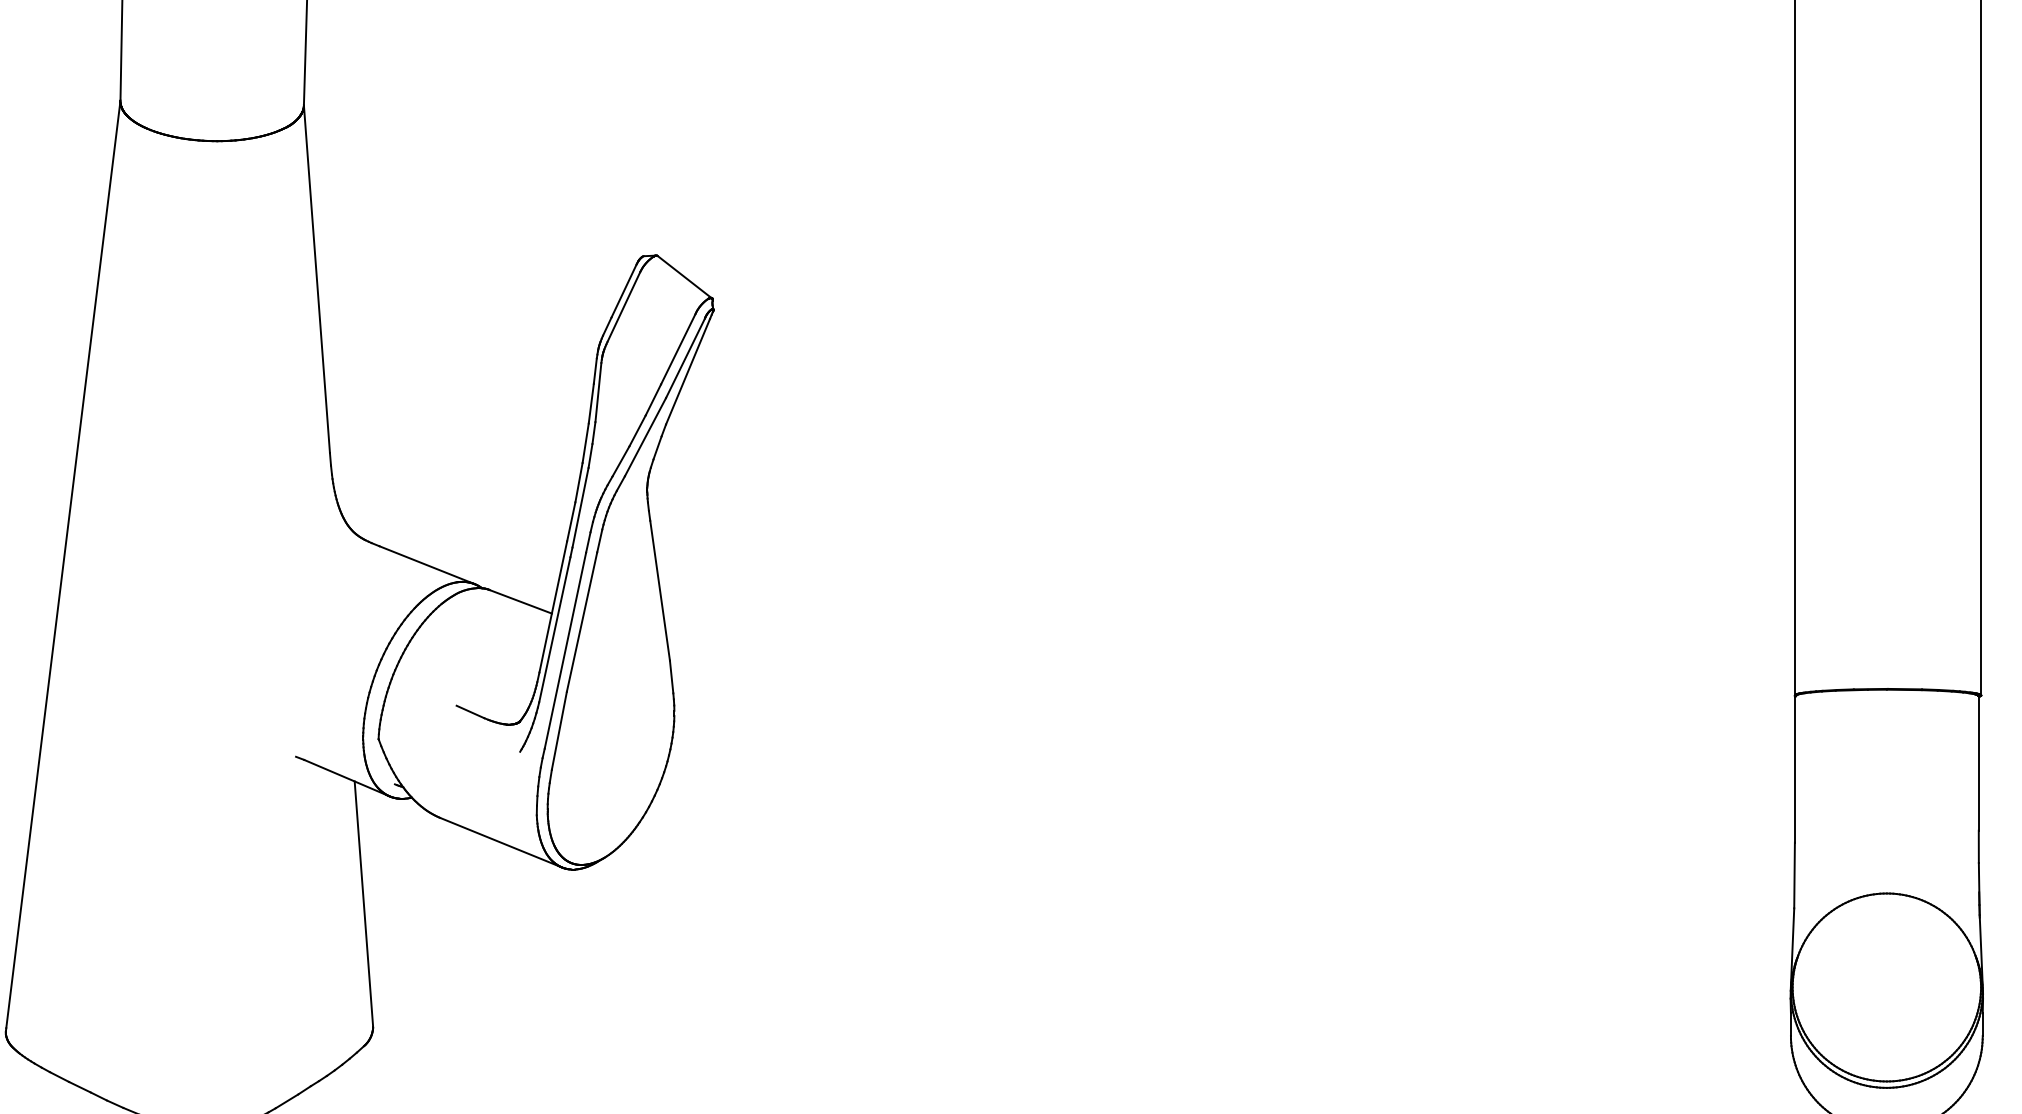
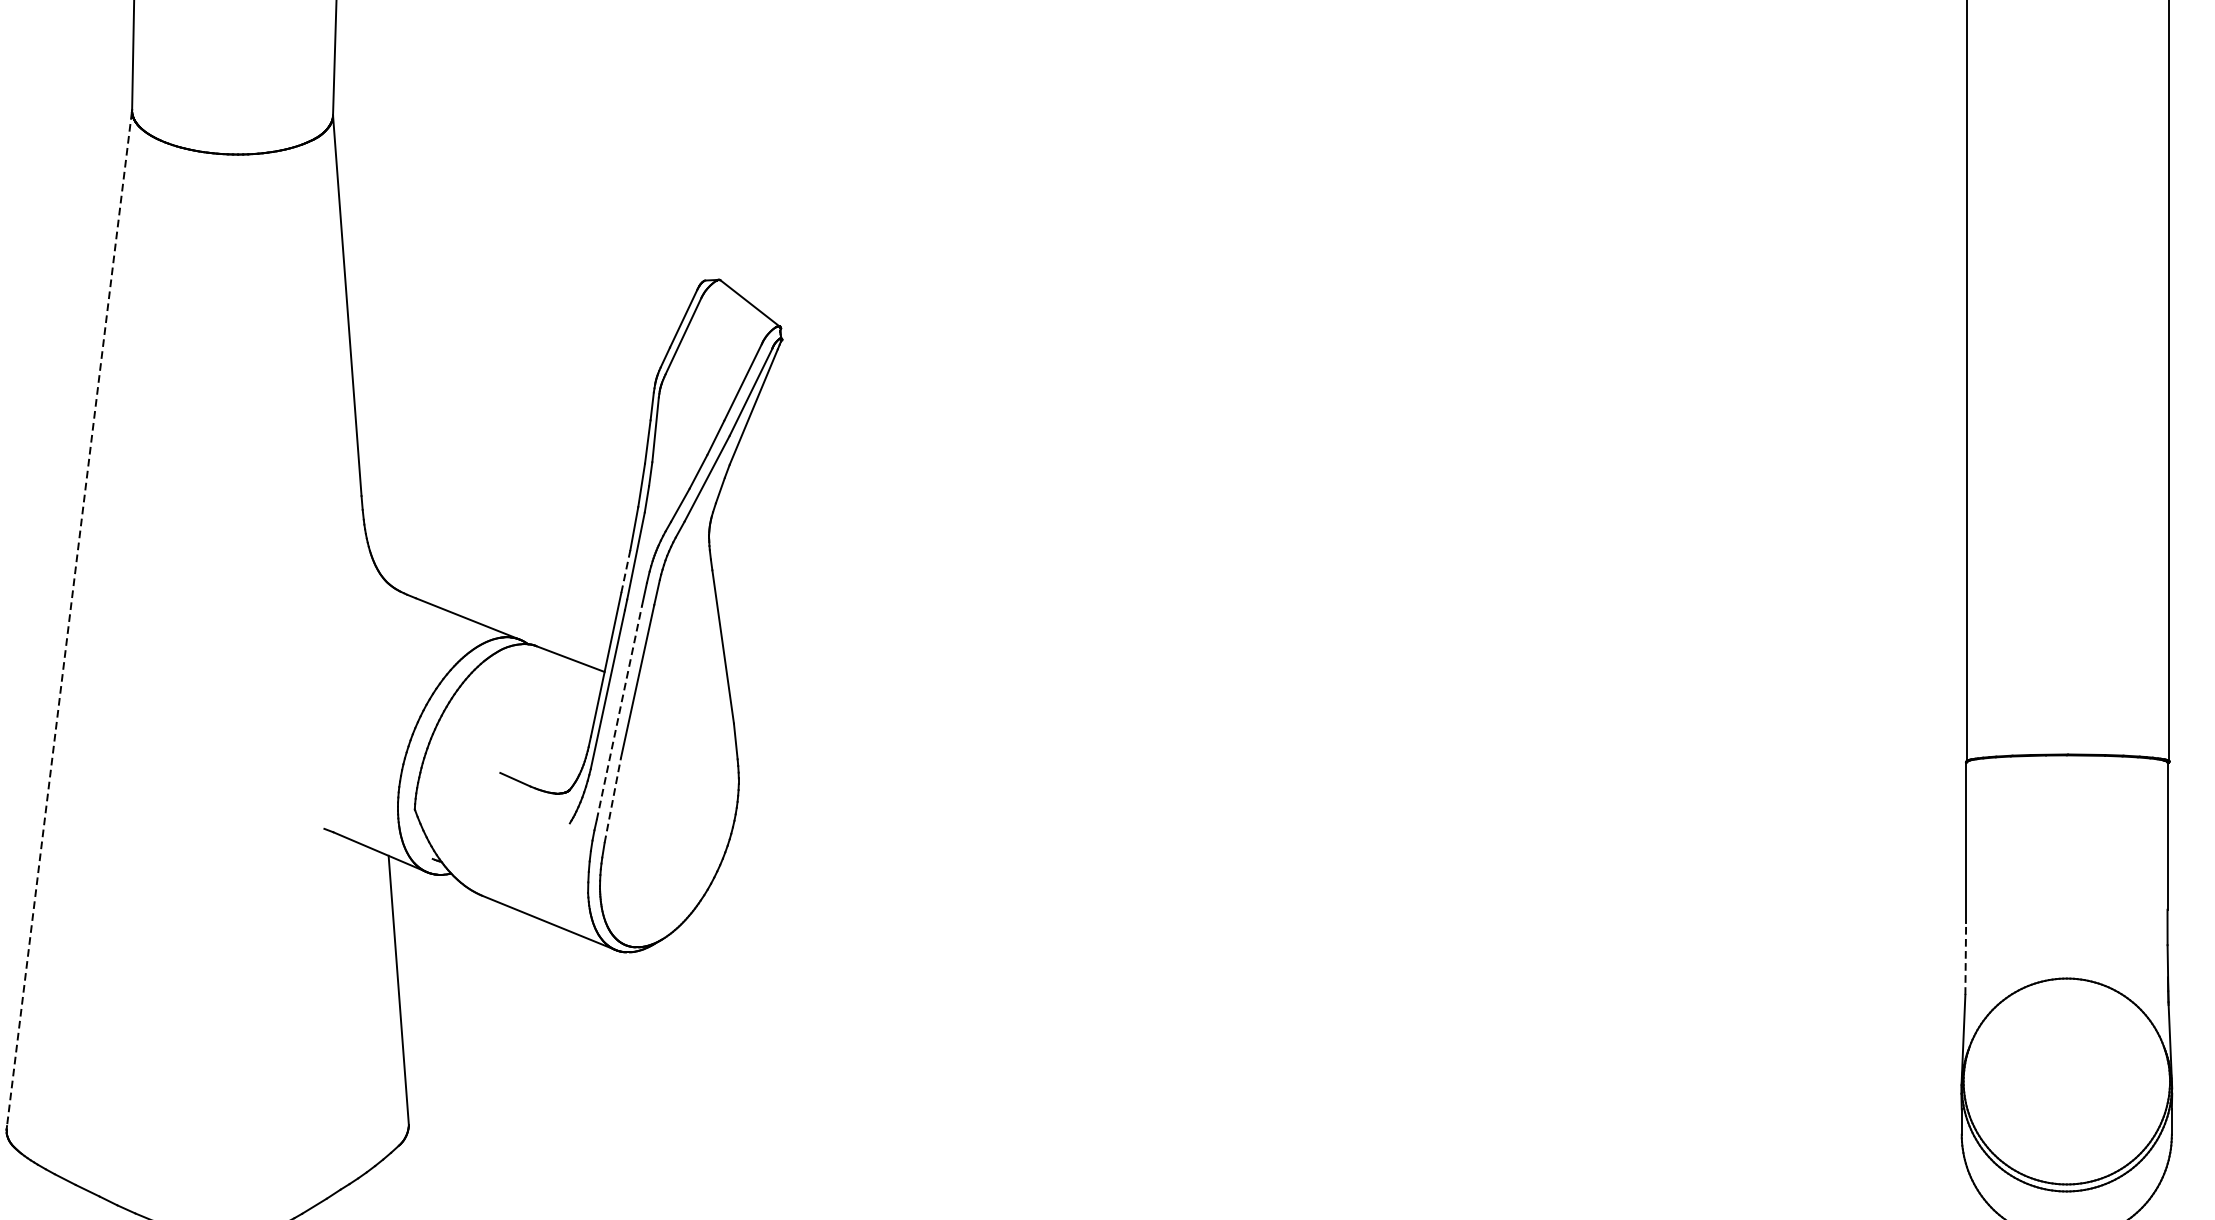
line: (571, 521) -> (626, 571), solid -> dashed
line: (63, 565) -> (69, 619), solid -> dashed
line: (565, 650) -> (619, 712), solid -> dashed
line: (559, 730) -> (612, 800), solid -> dashed
line: (1794, 875) -> (1965, 958), solid -> dashed

